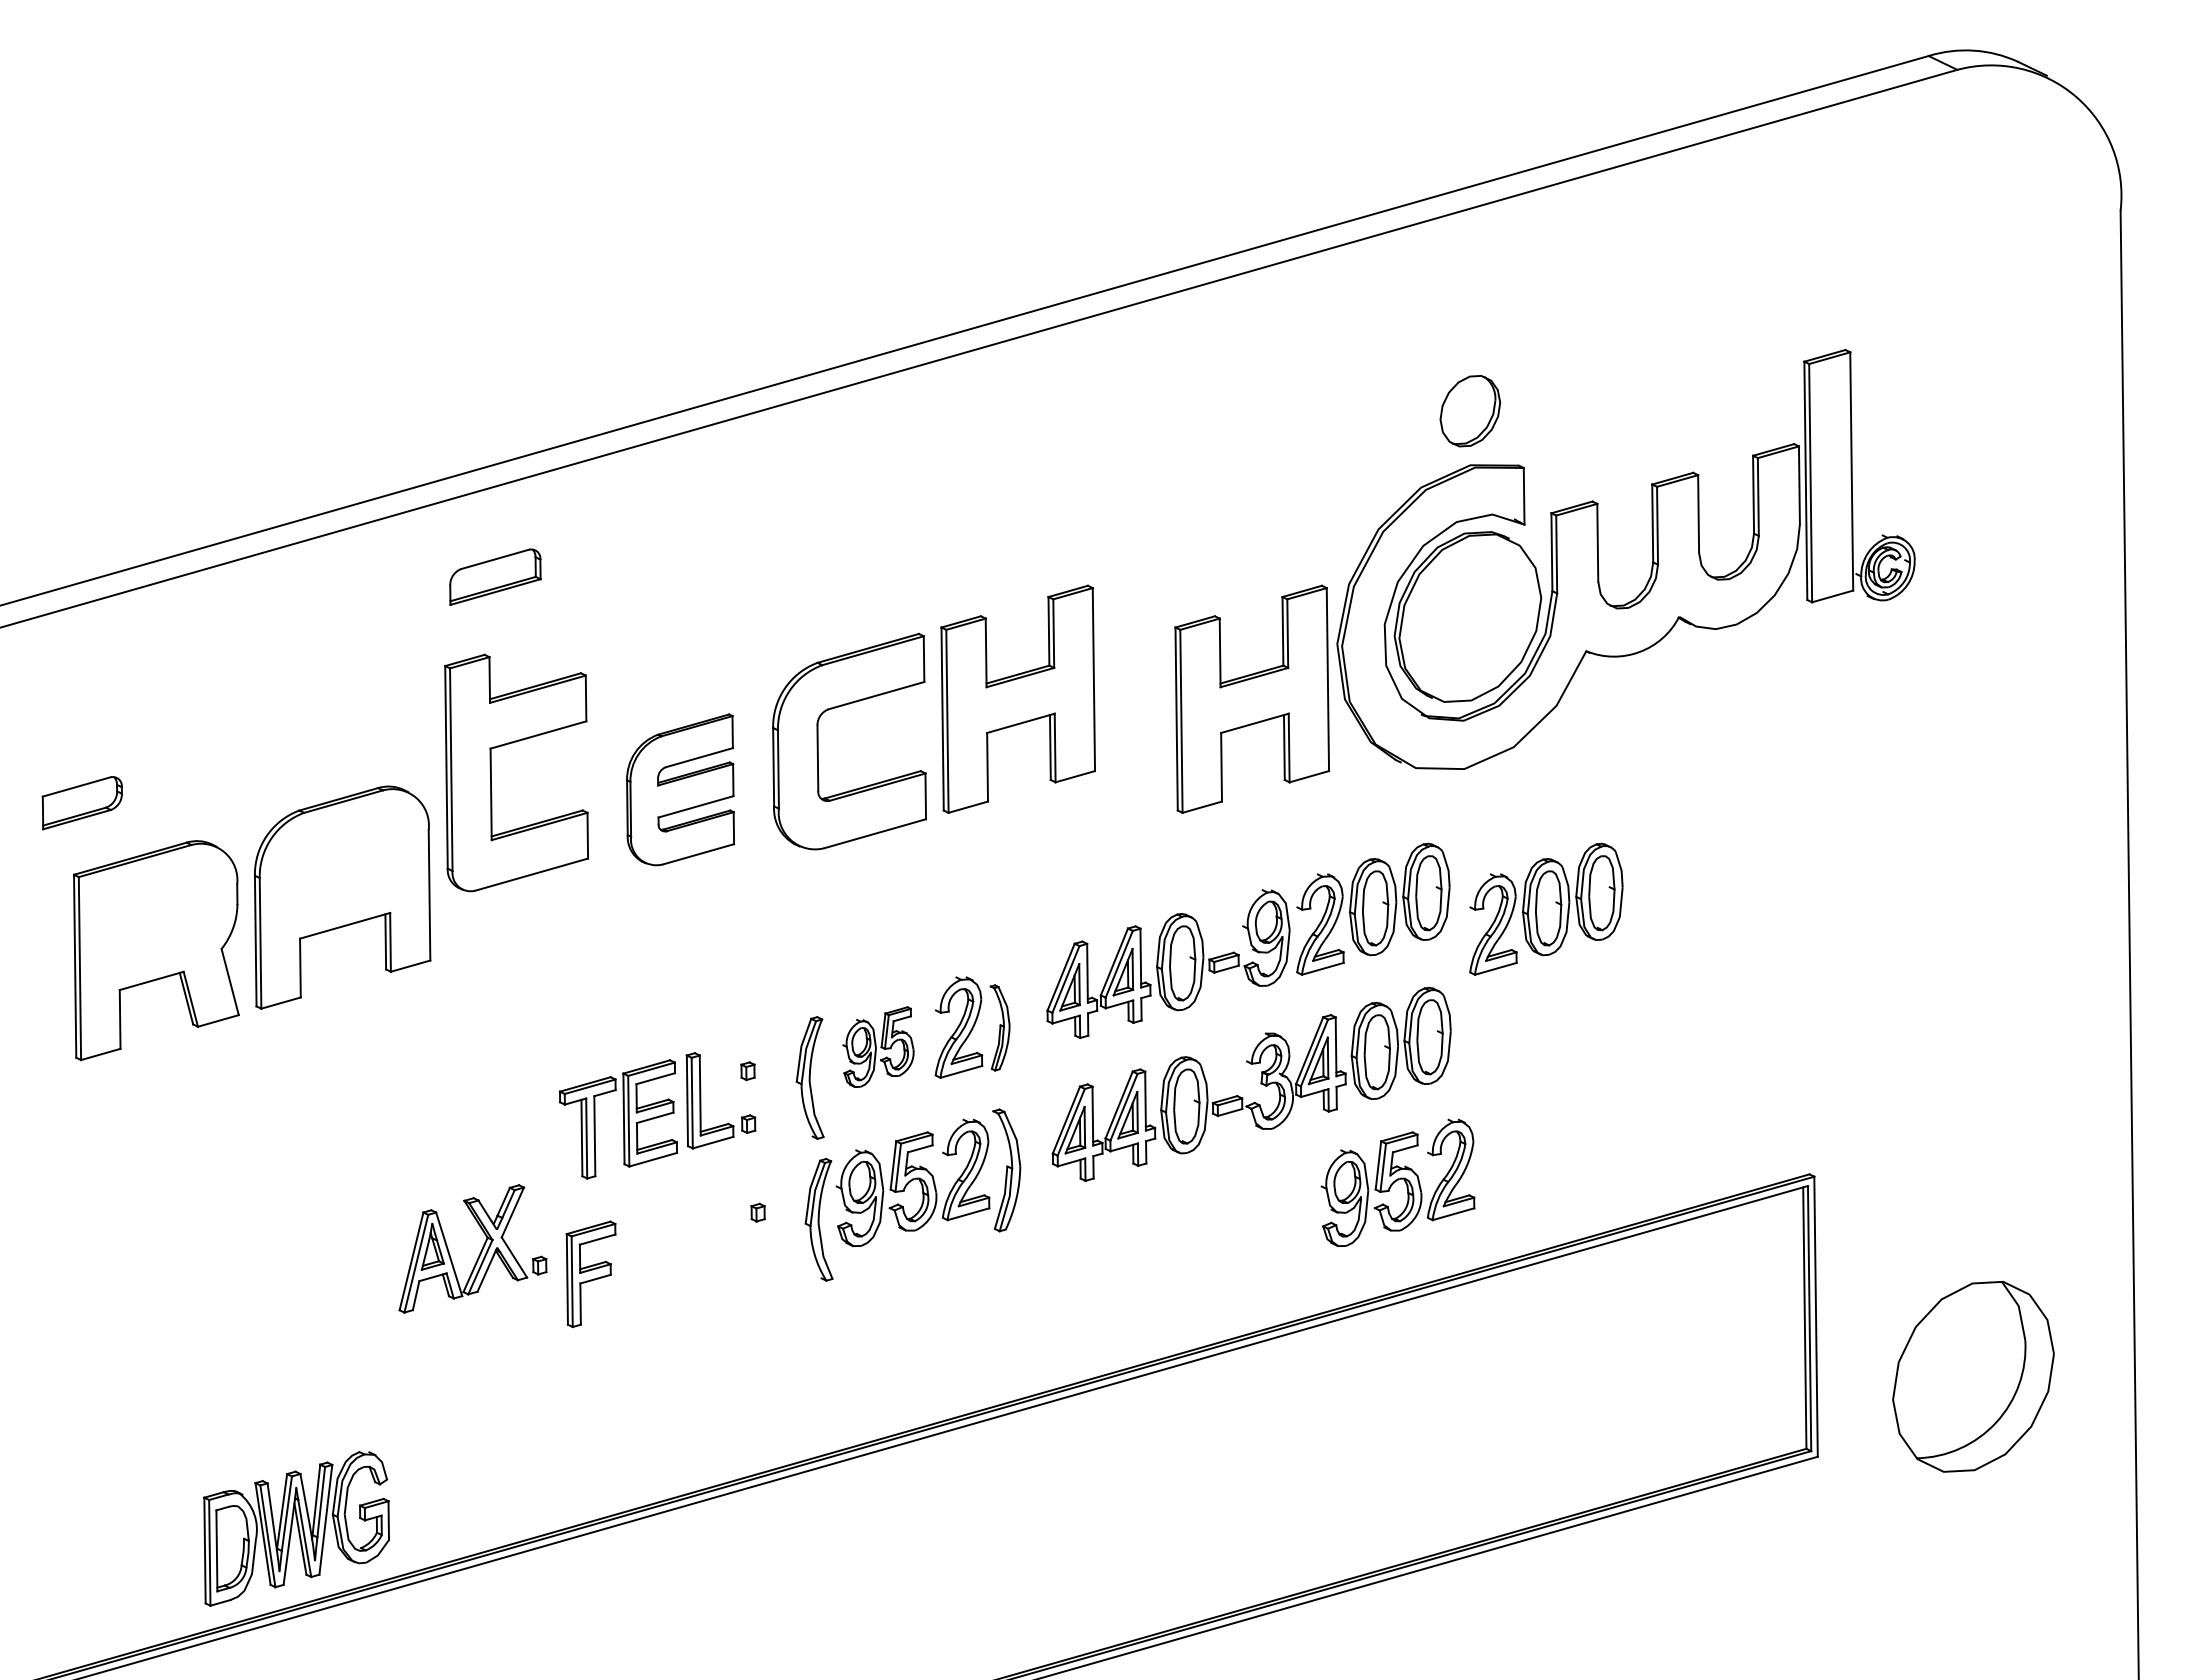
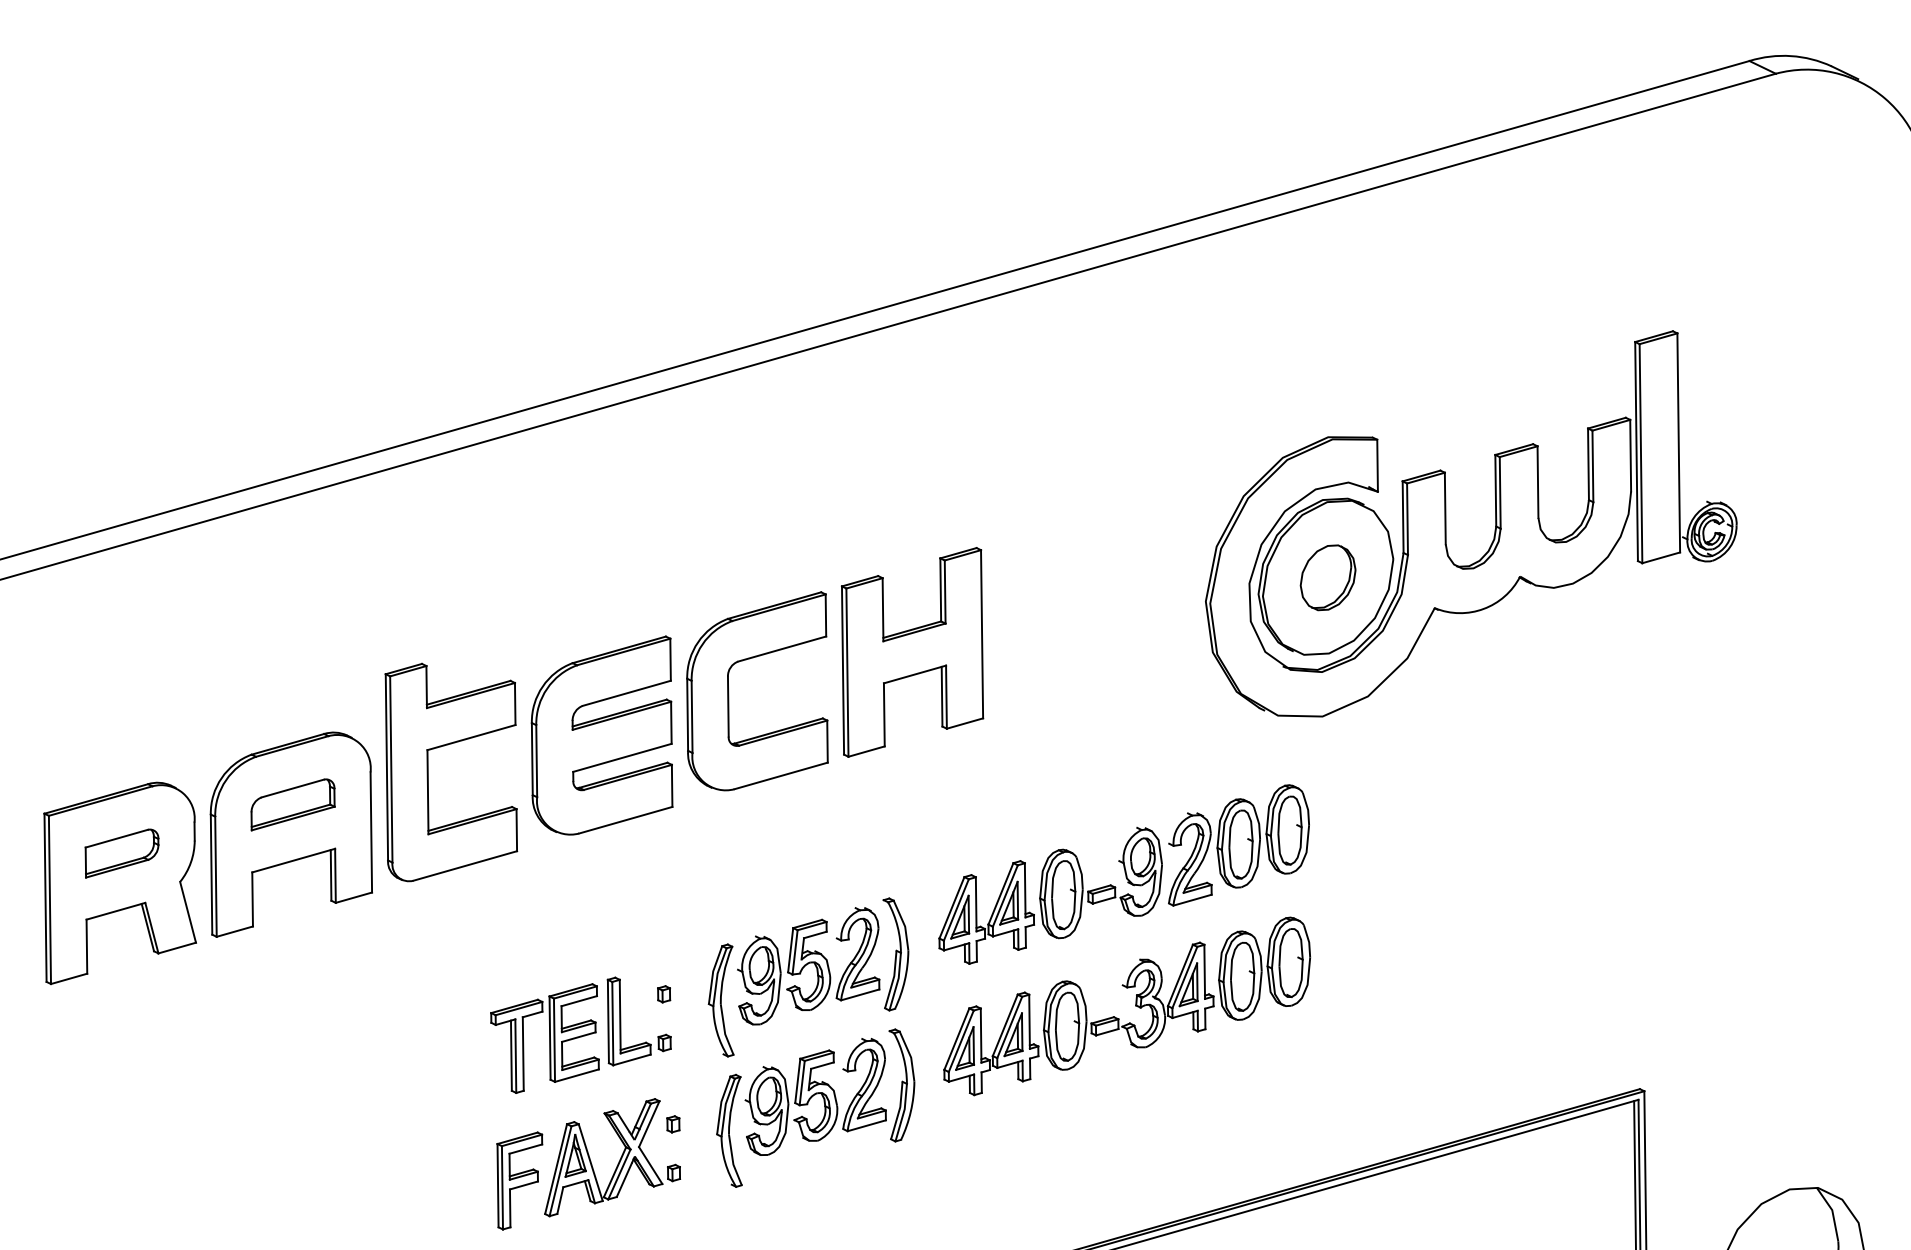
part: (1469, 411) -> (1327, 578), moved
part: (495, 576) -> (293, 804), moved
part: (1251, 698) -> (1126, 651), removed
part: (491, 772) -> (428, 772), moved
part: (680, 789) -> (602, 735), size x1.43
part: (81, 803) -> (121, 853), moved
part: (1546, 908) -> (1398, 844), removed
part: (999, 1027) -> (895, 954), size x1.43
part: (878, 1046) -> (784, 971), size x1.43
part: (1397, 1182) -> (1261, 1096), removed
part: (480, 1251) -> (619, 1160), moved

